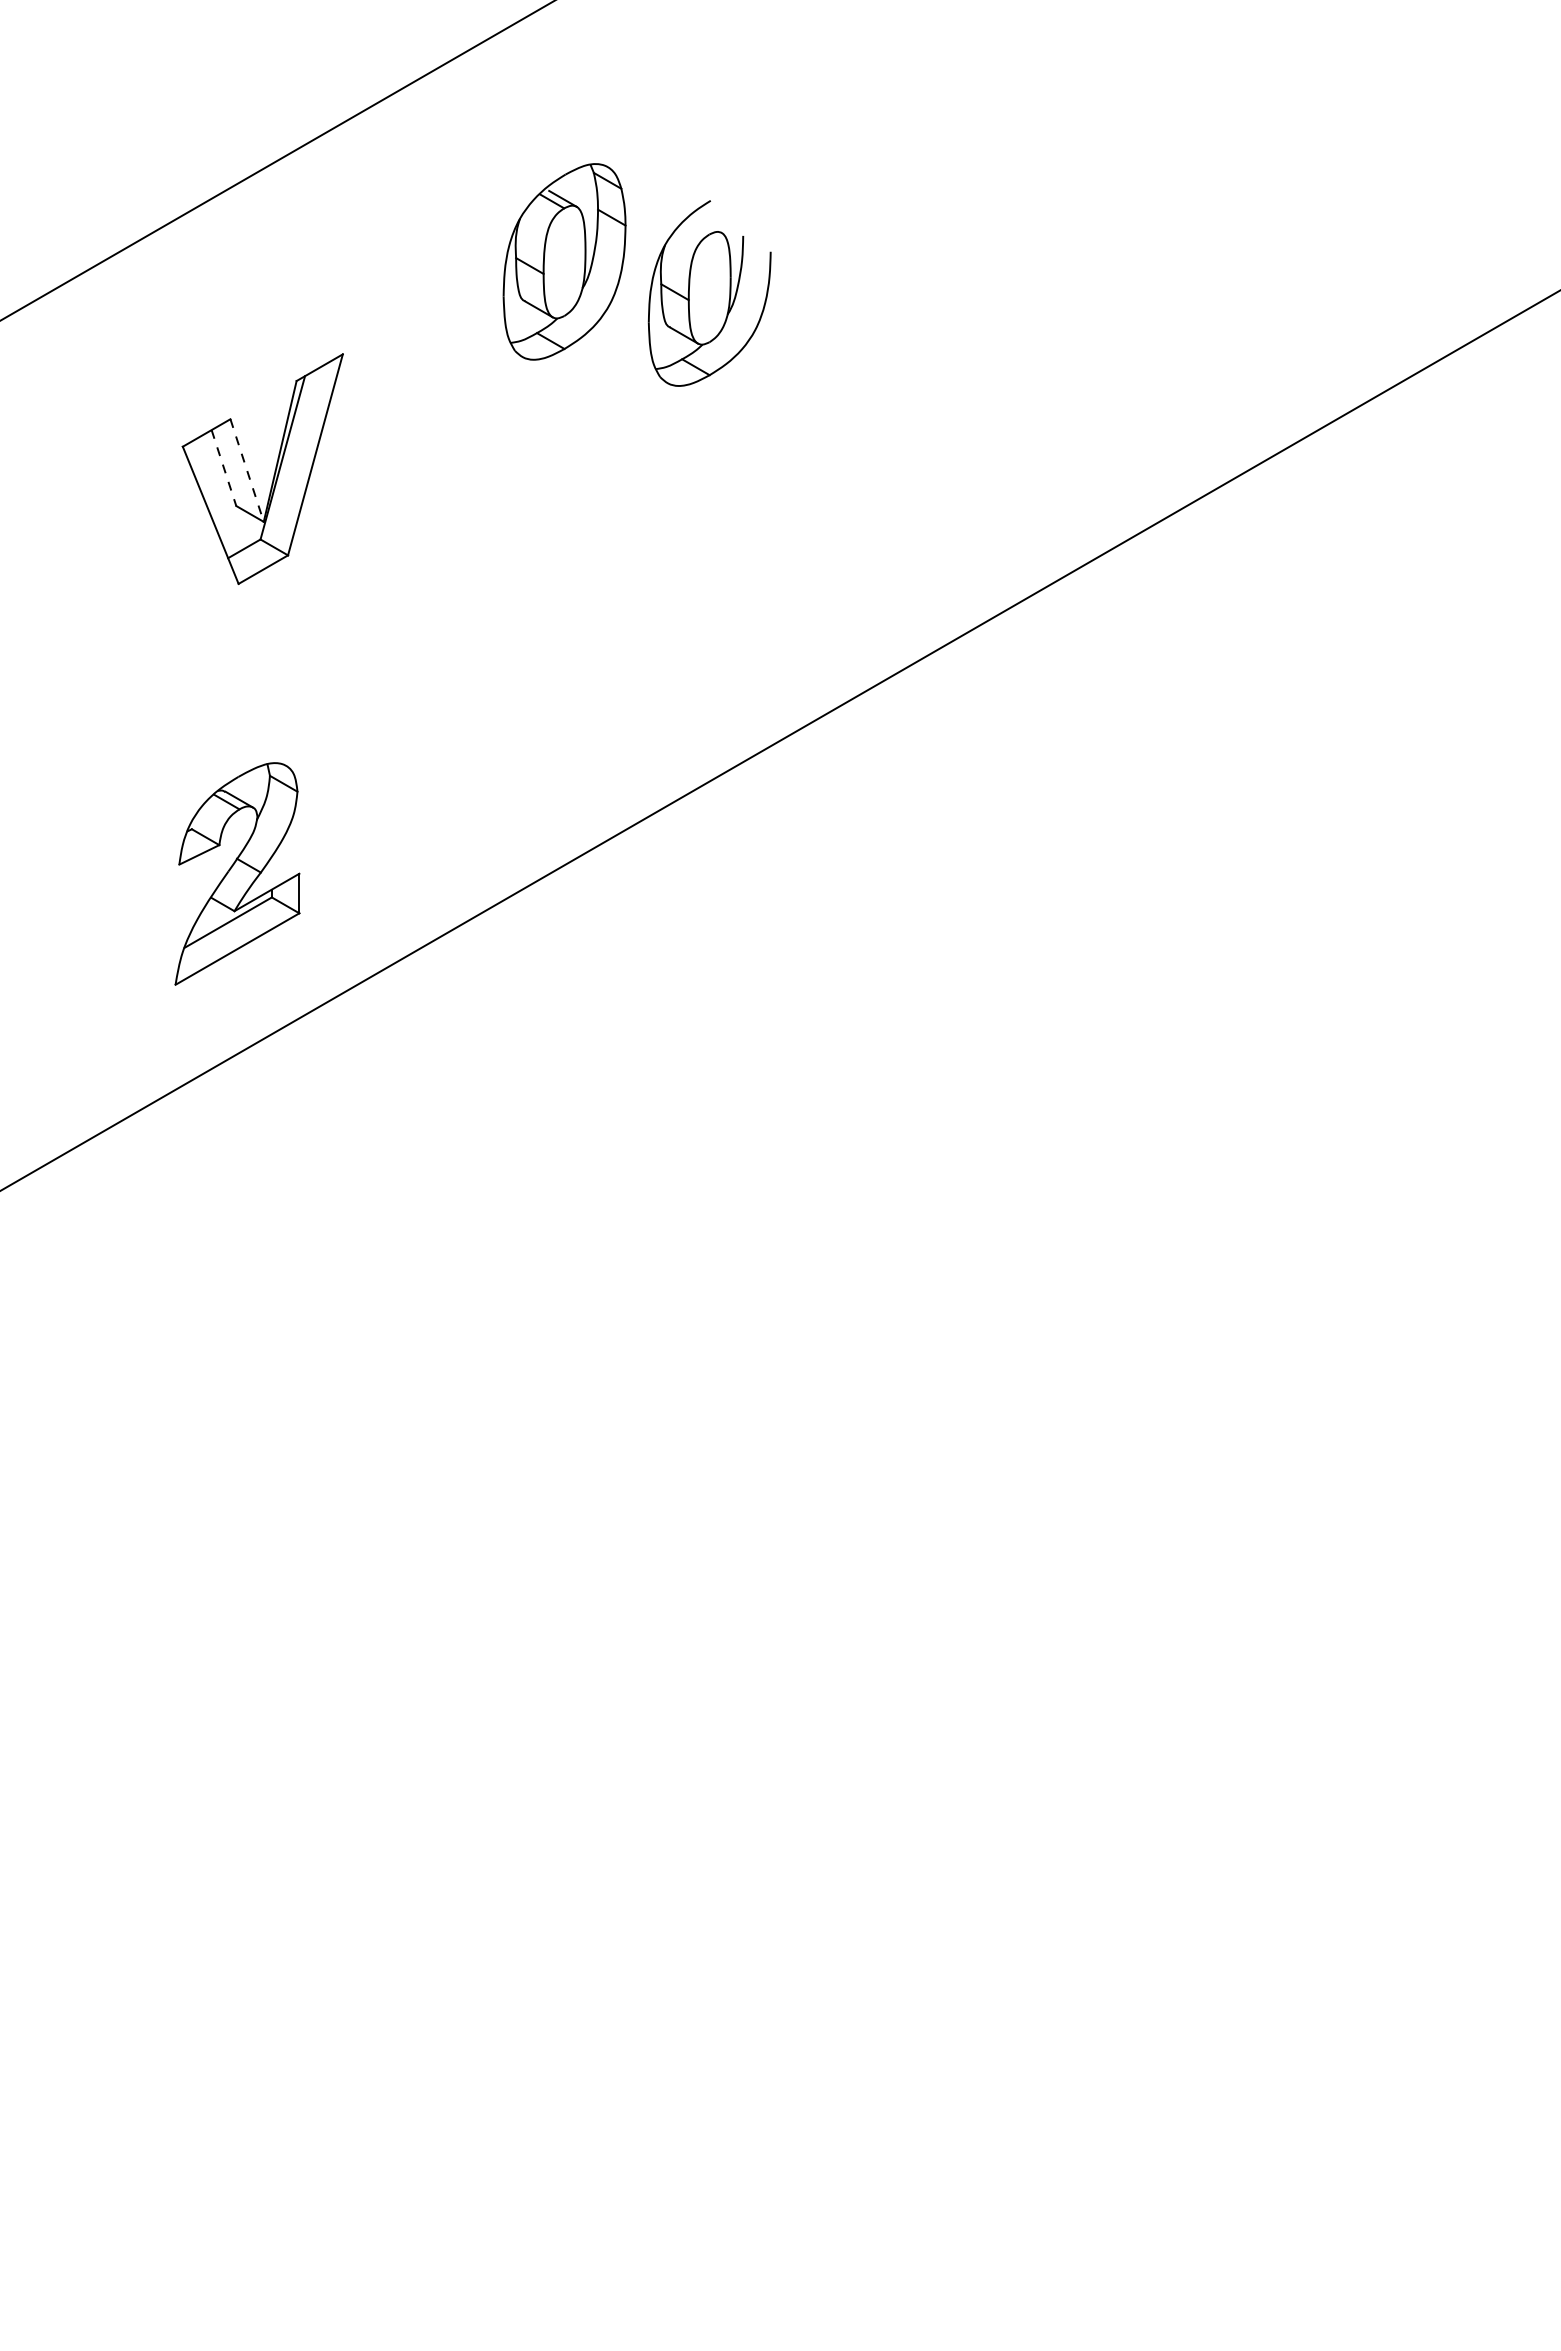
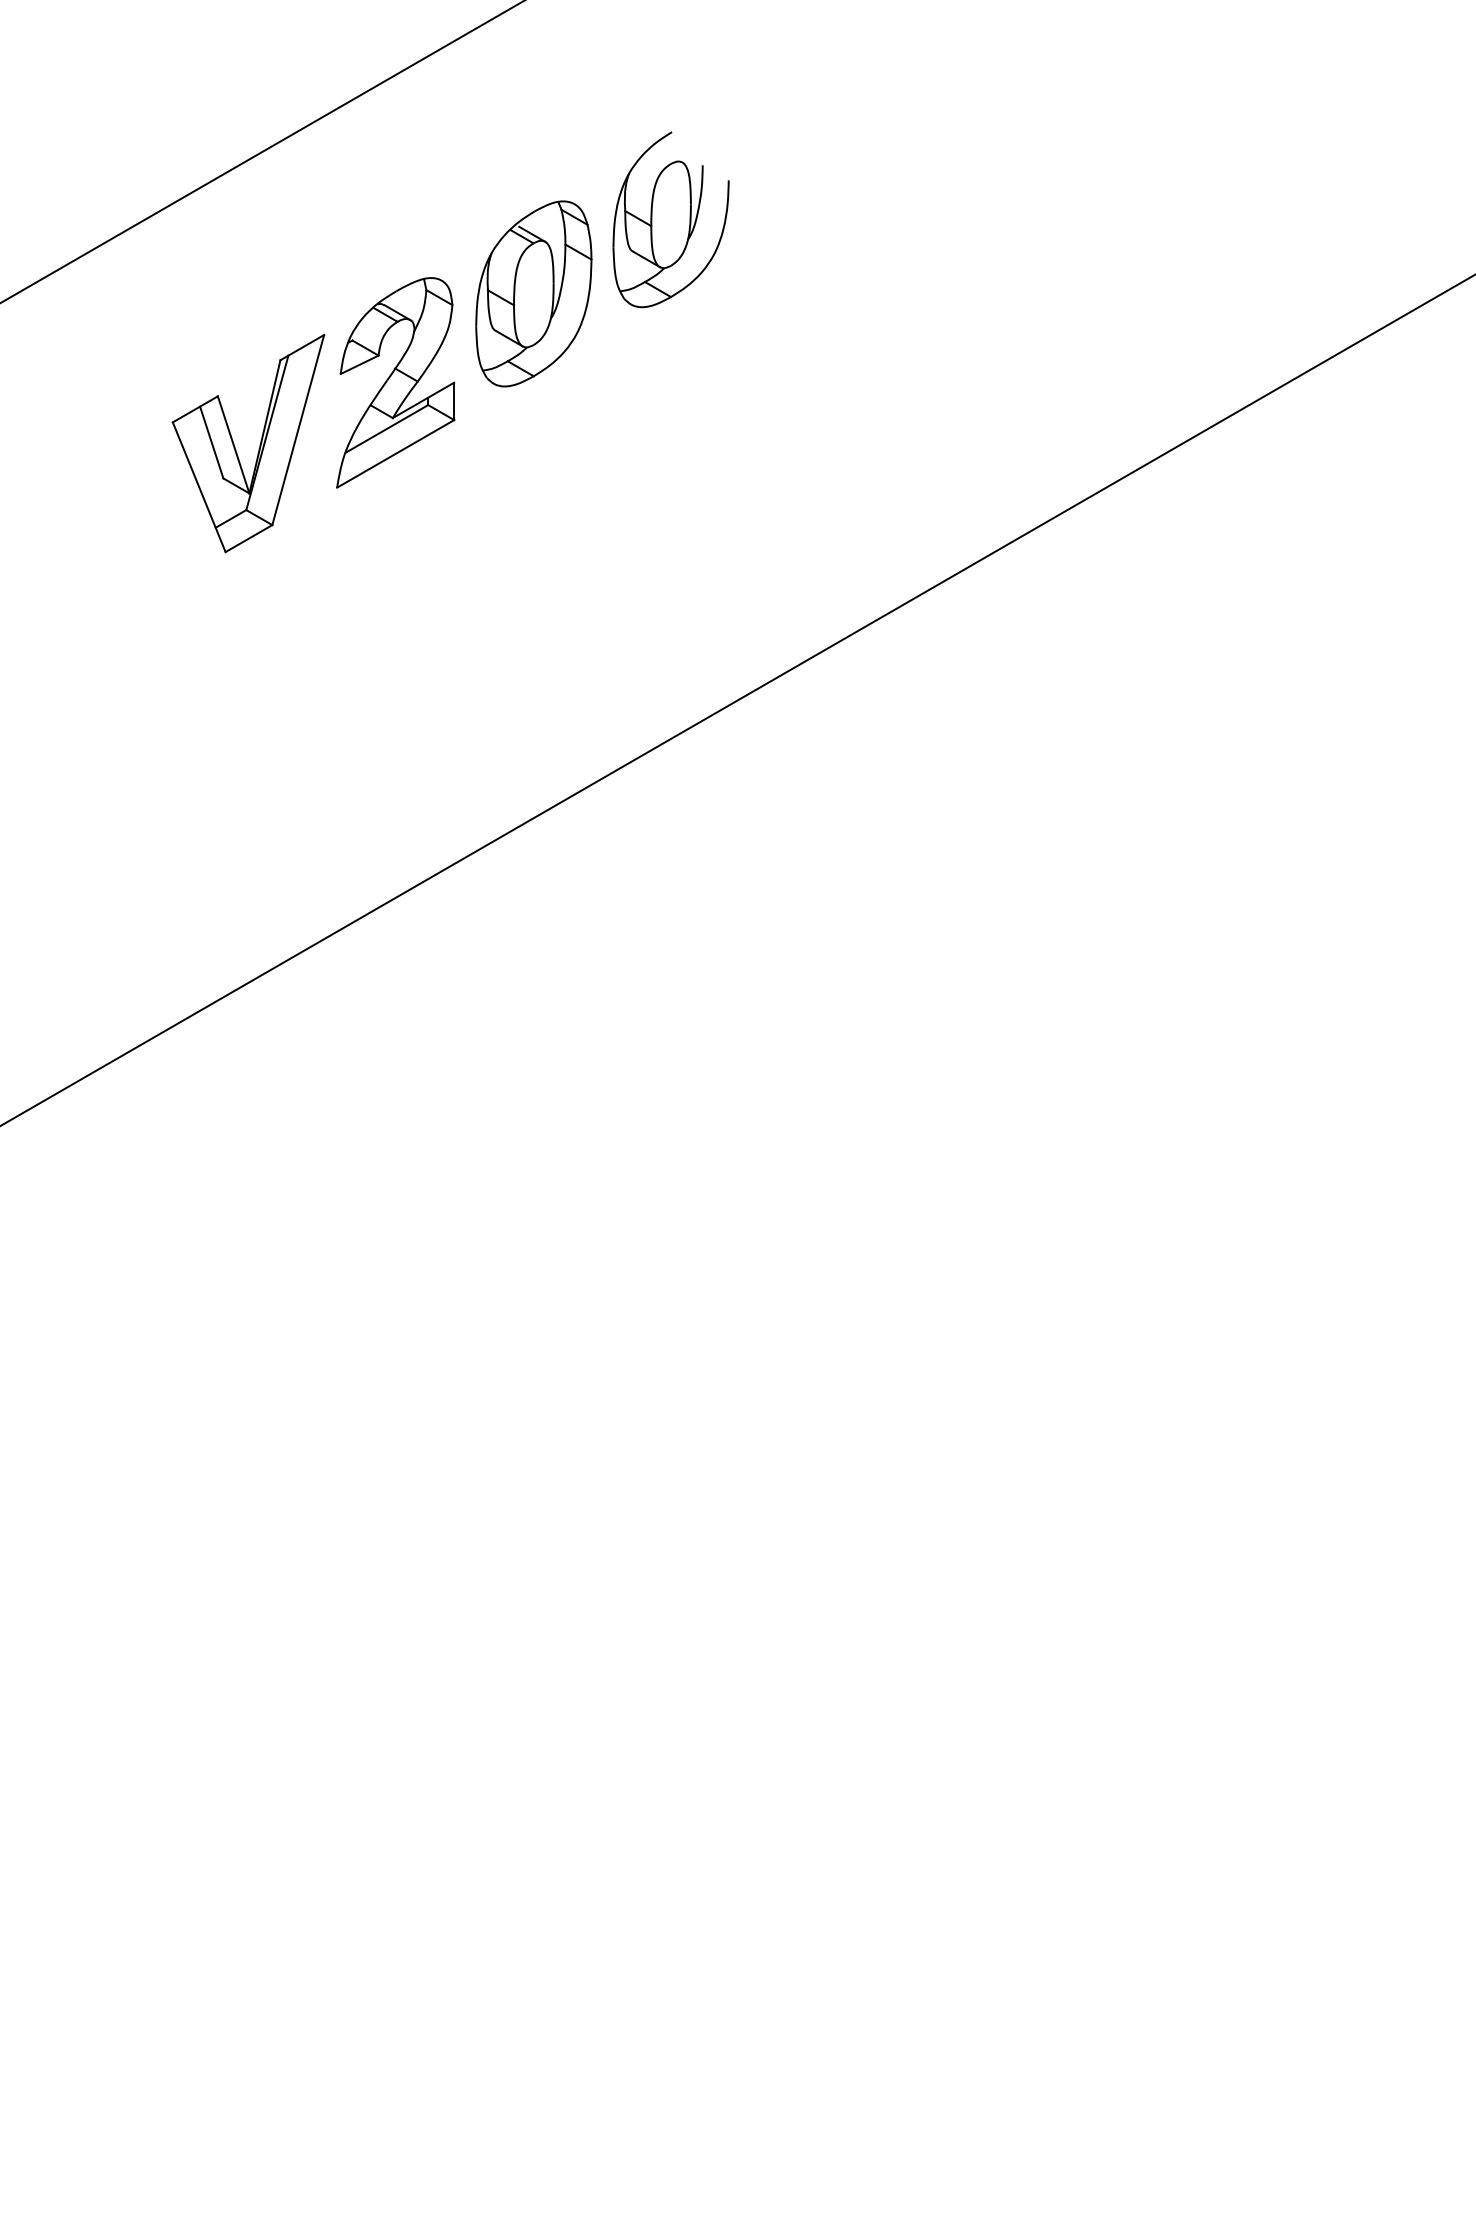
part: (564, 261) -> (533, 293), moved
part: (709, 293) -> (670, 219), moved
line: (223, 468) -> (211, 442), dashed -> solid
line: (247, 470) -> (233, 444), dashed -> solid
part: (237, 873) -> (395, 382), moved

